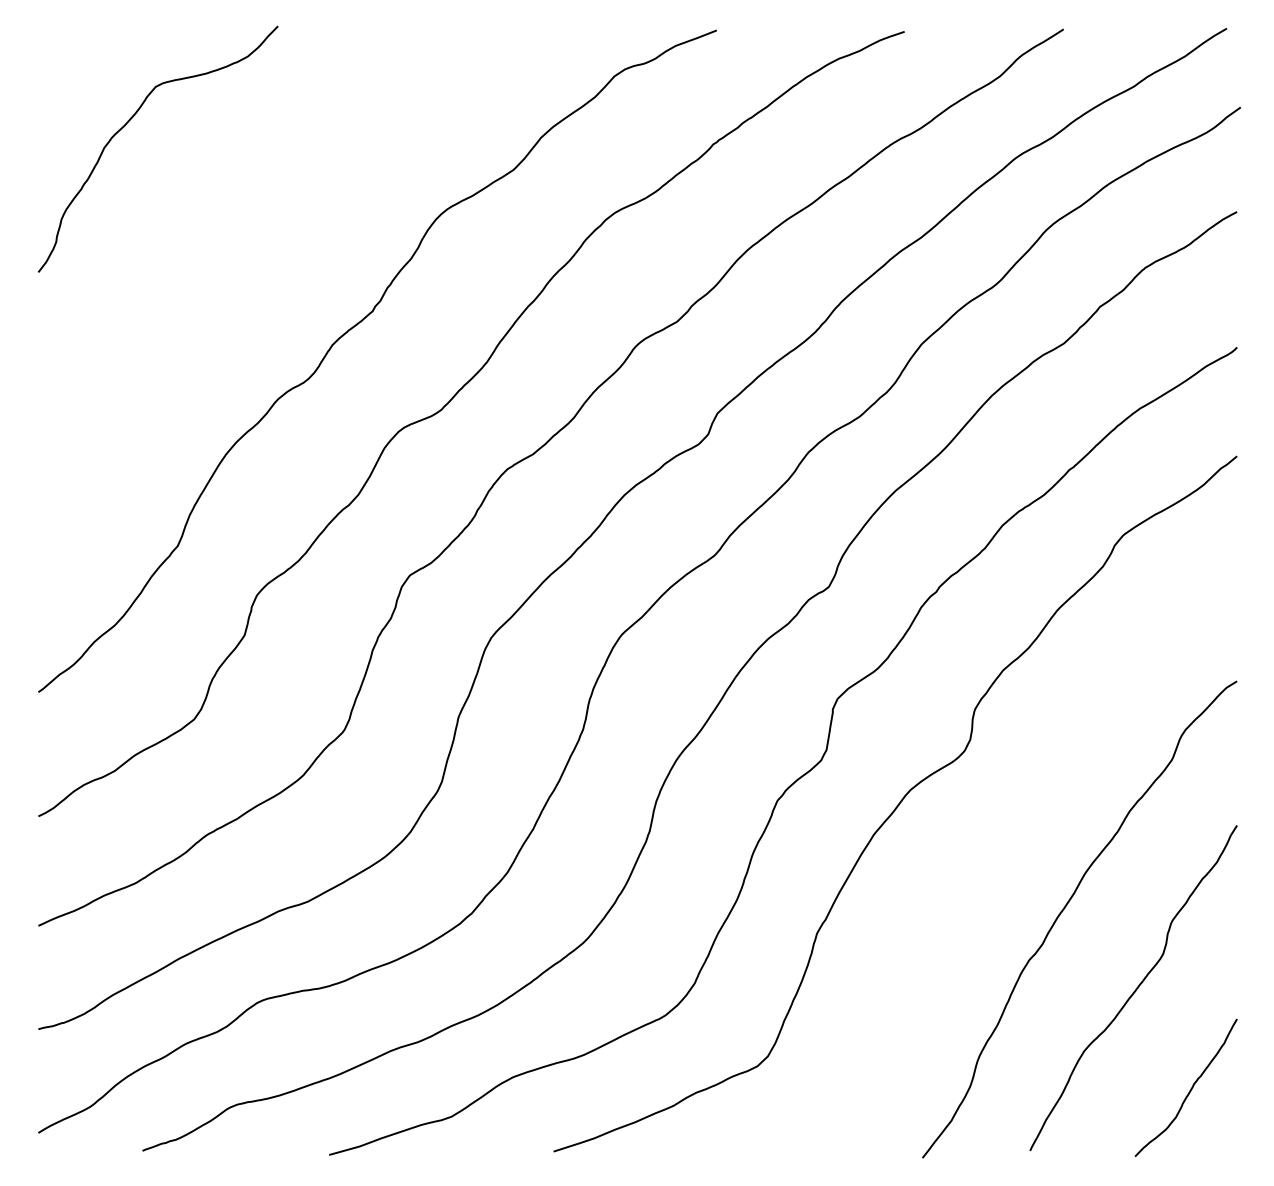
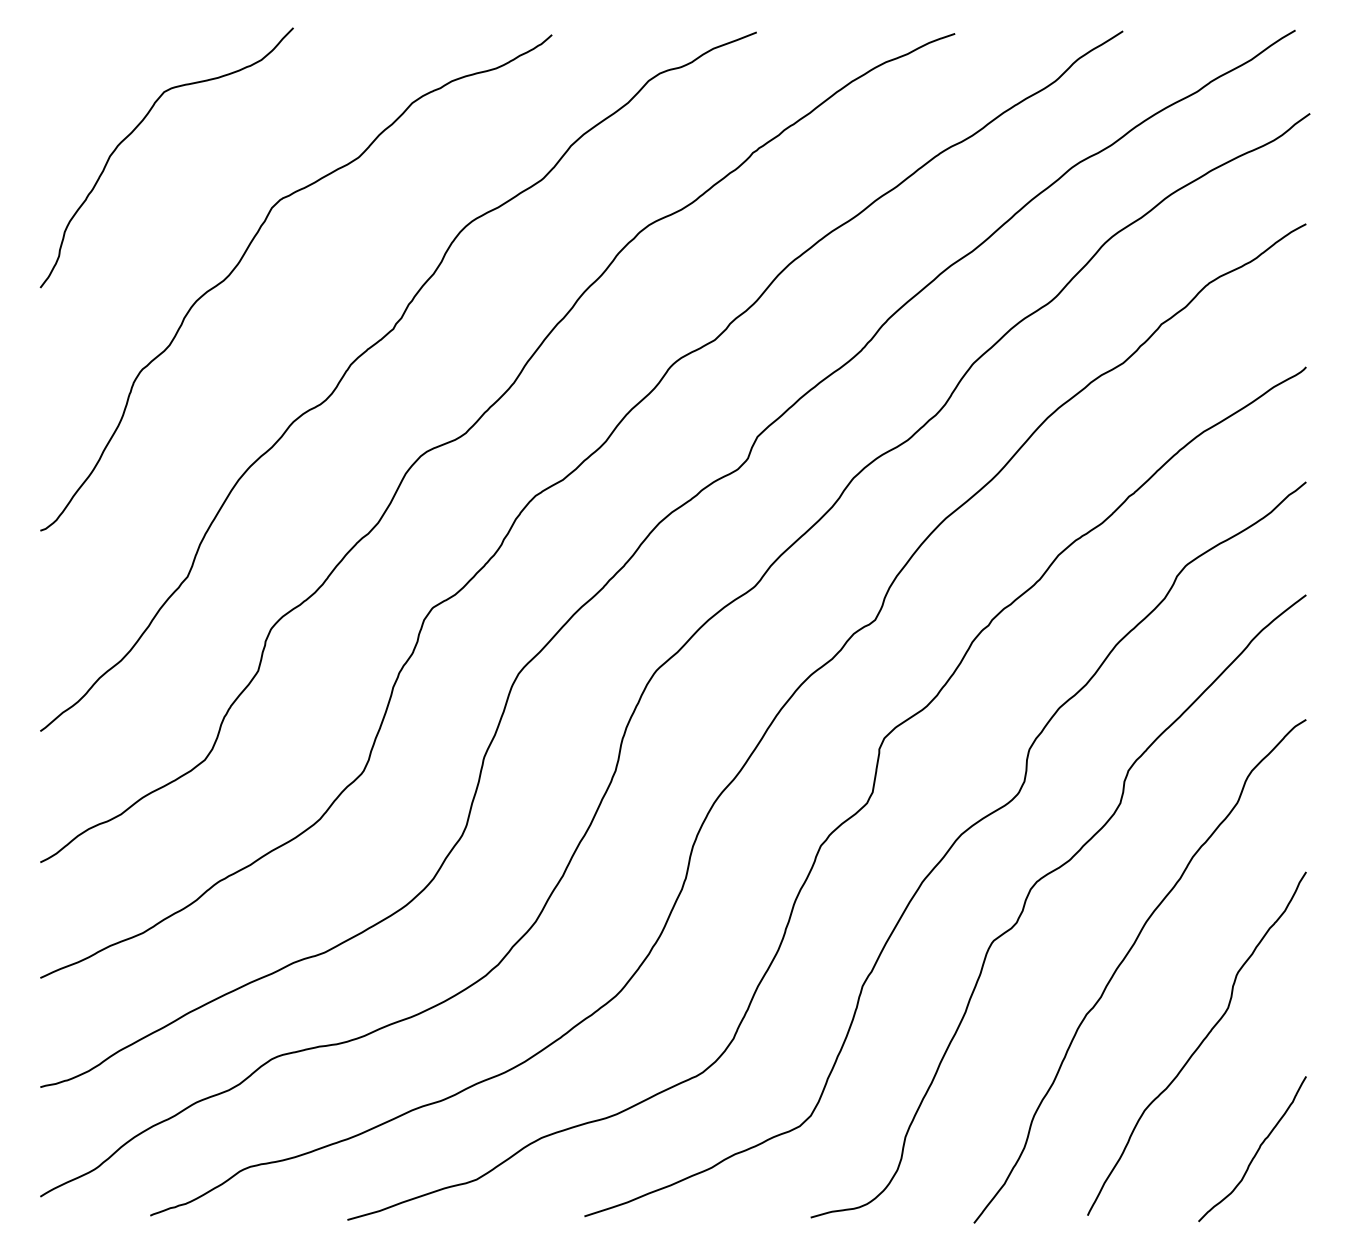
curve: (232, 240) -> (245, 254), added
curve: (980, 838) -> (1035, 885), added

